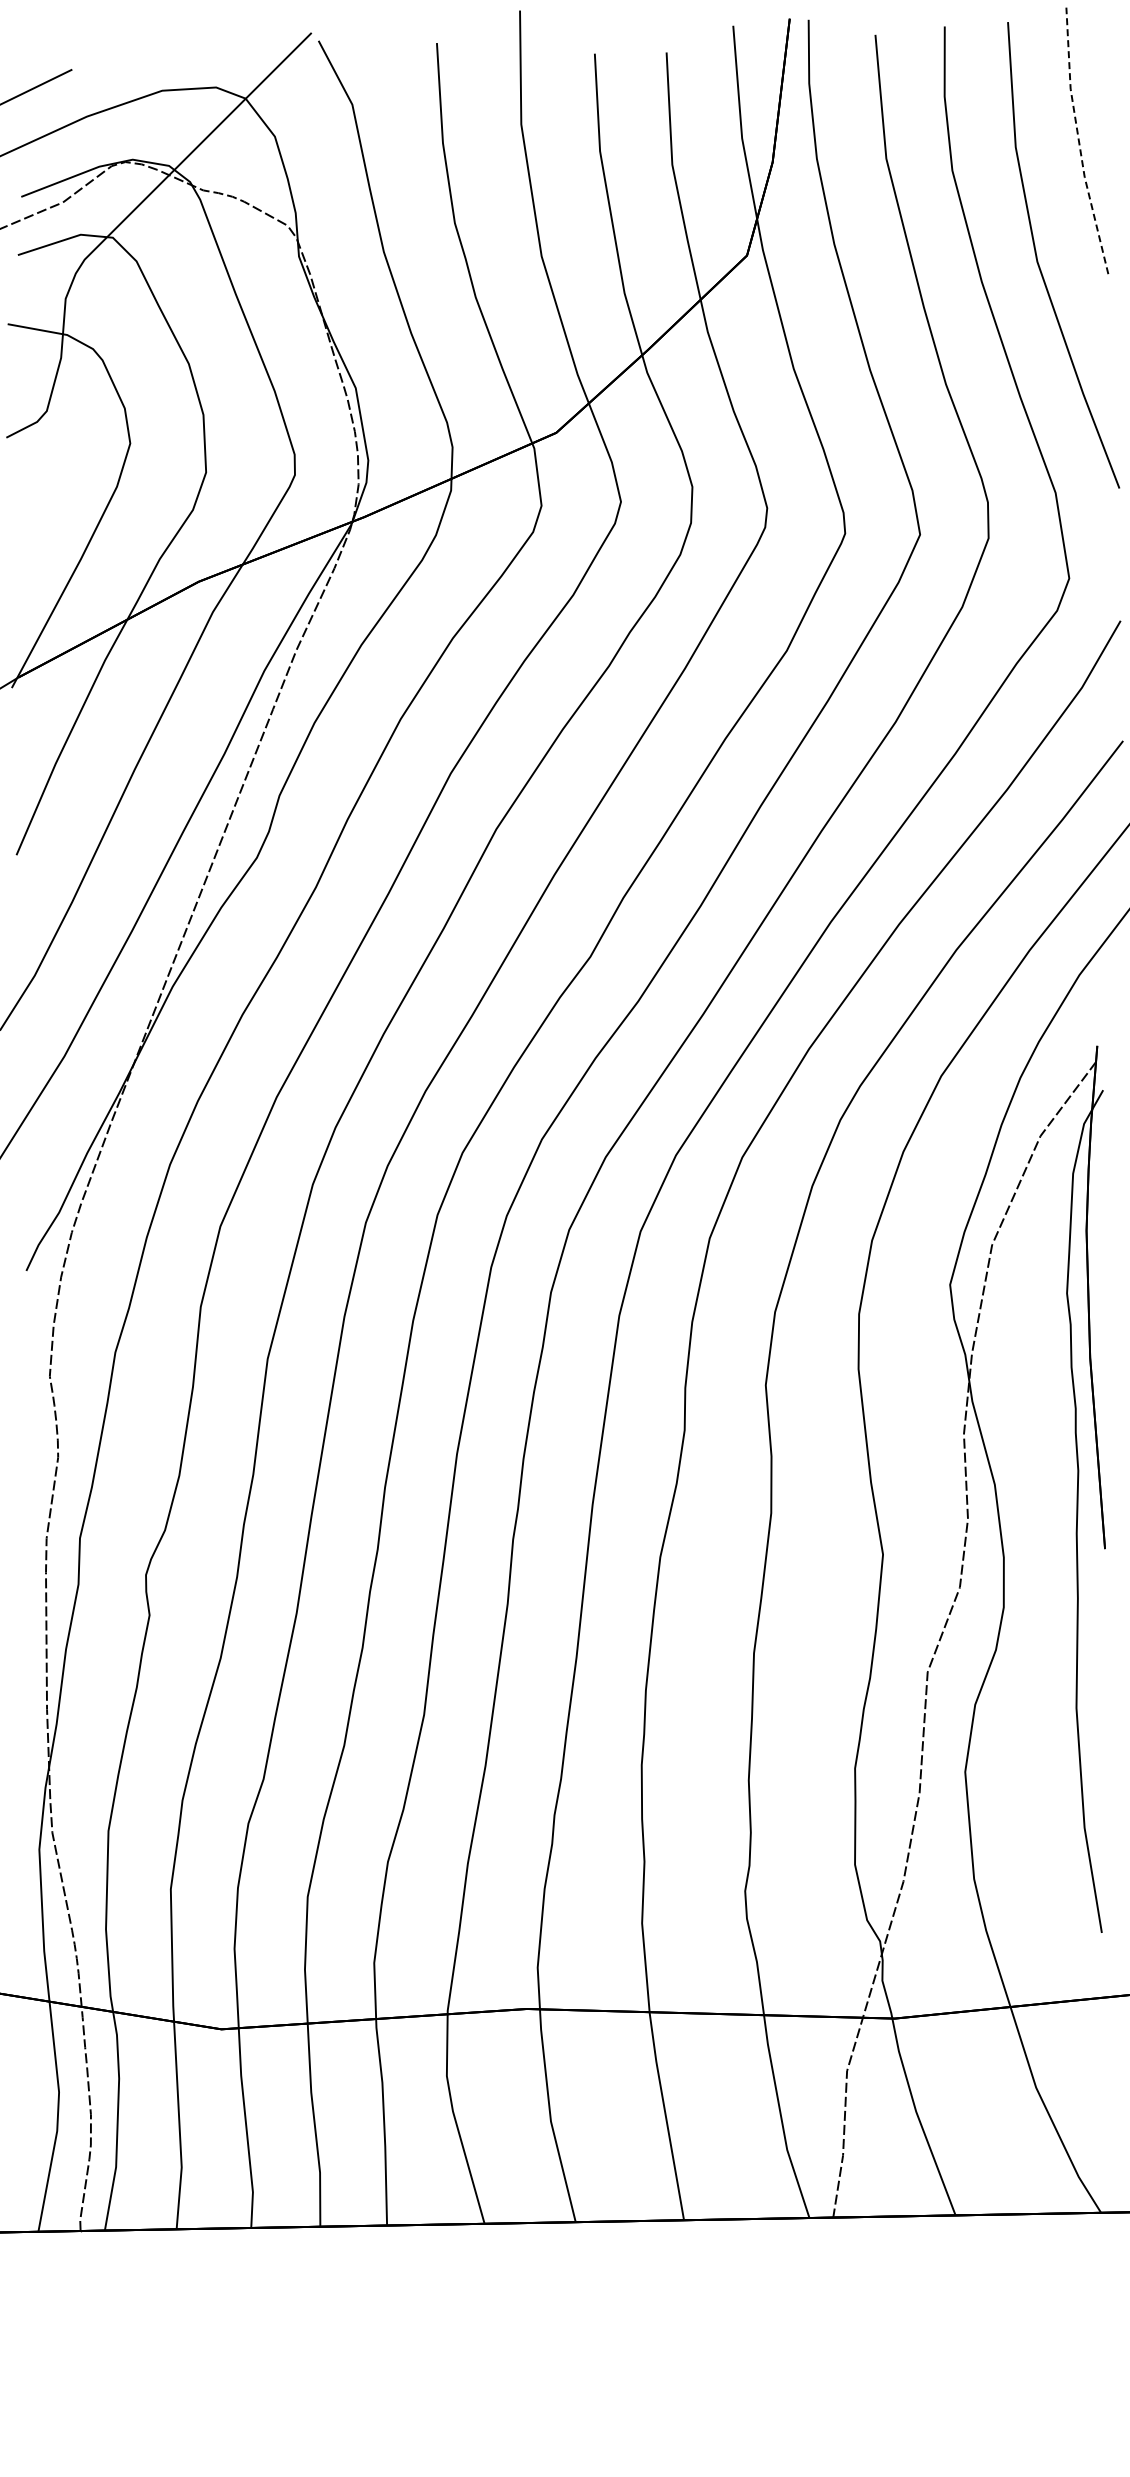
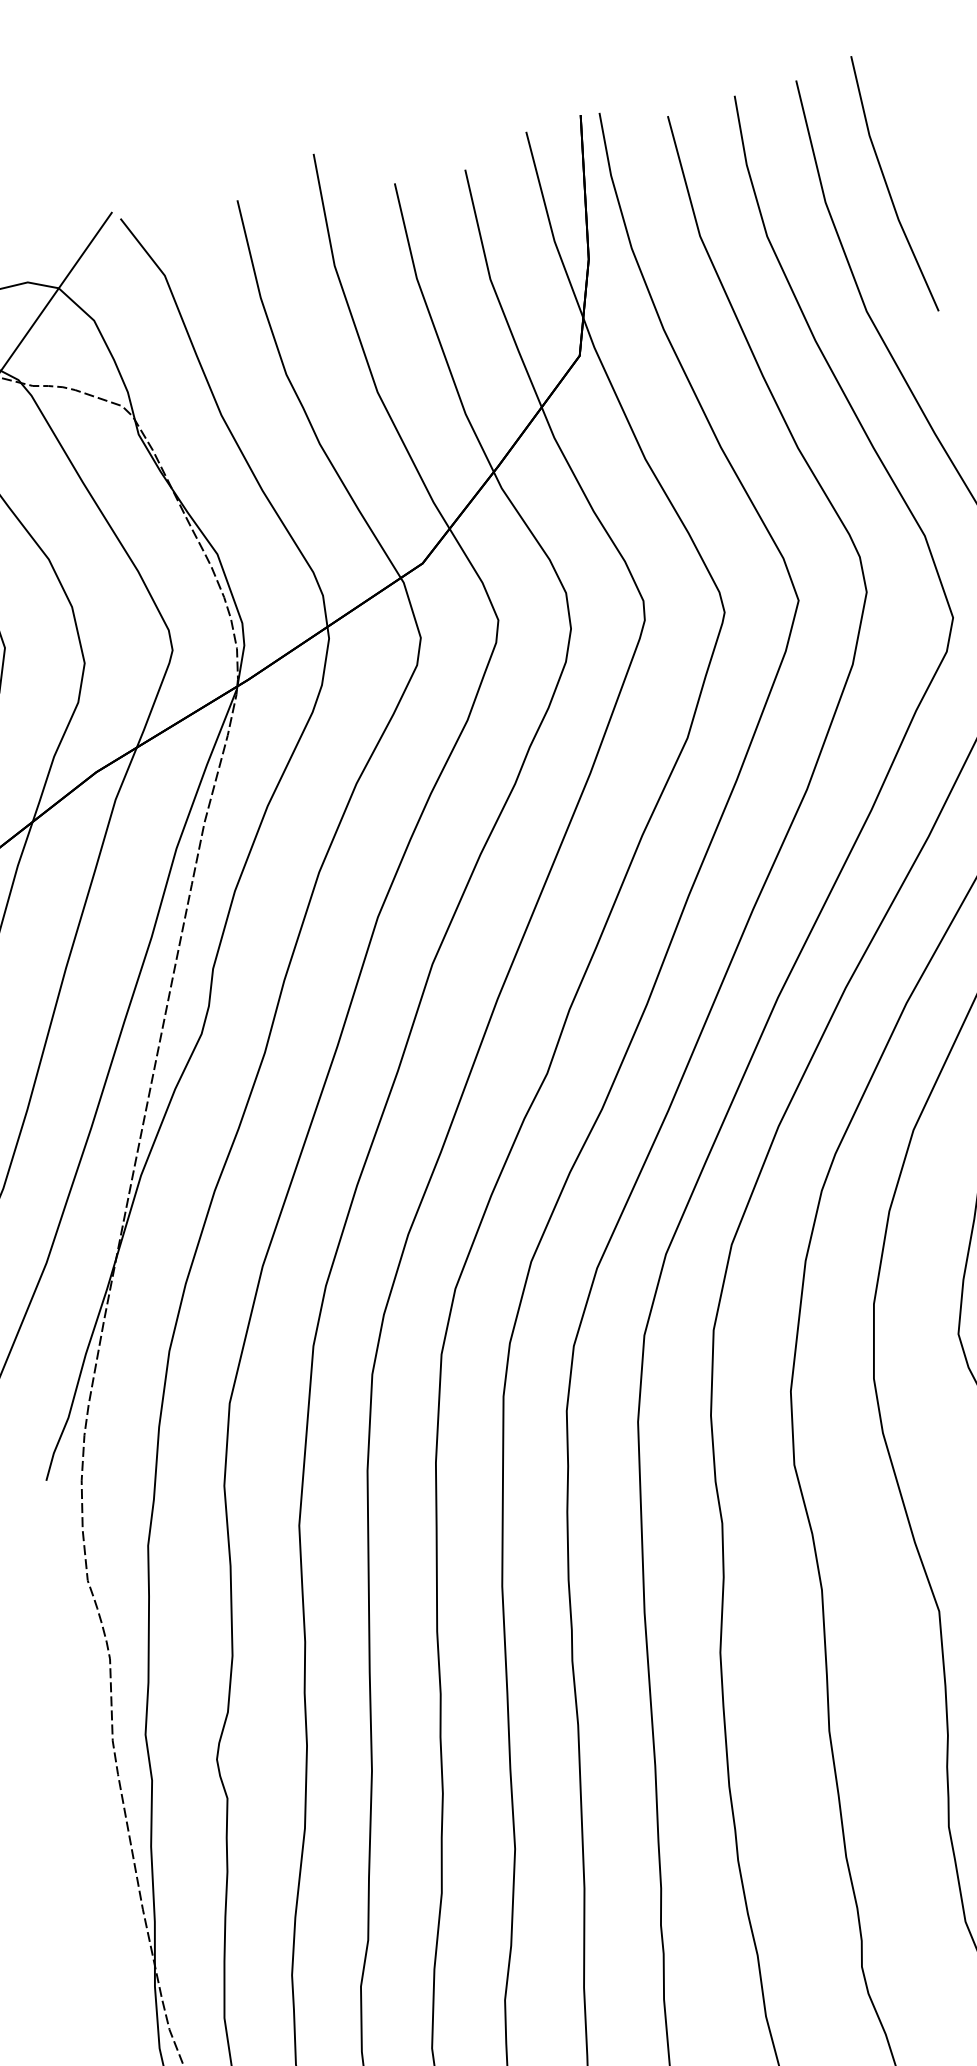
line: (1079, 141) -> (887, 185), dashed -> solid

